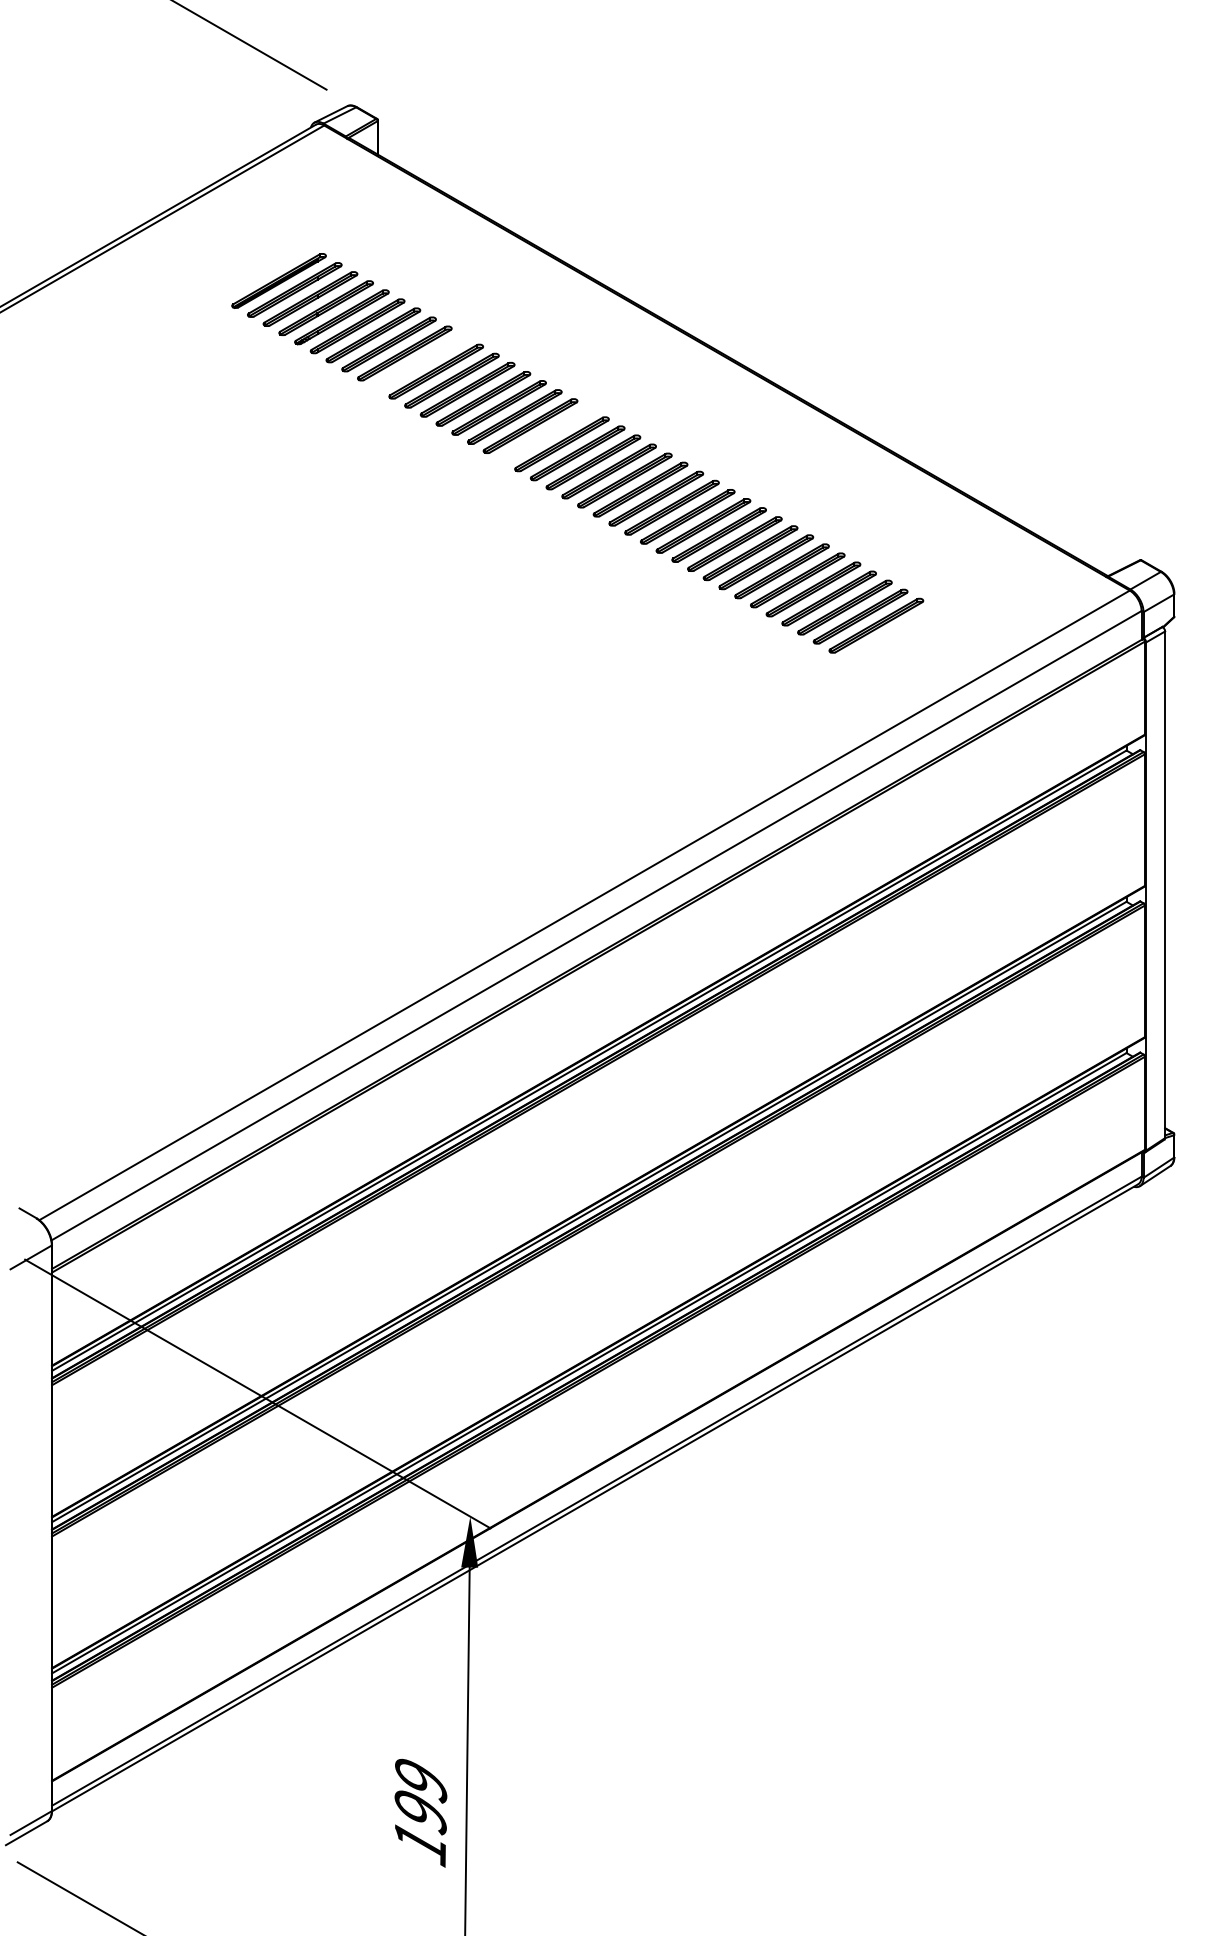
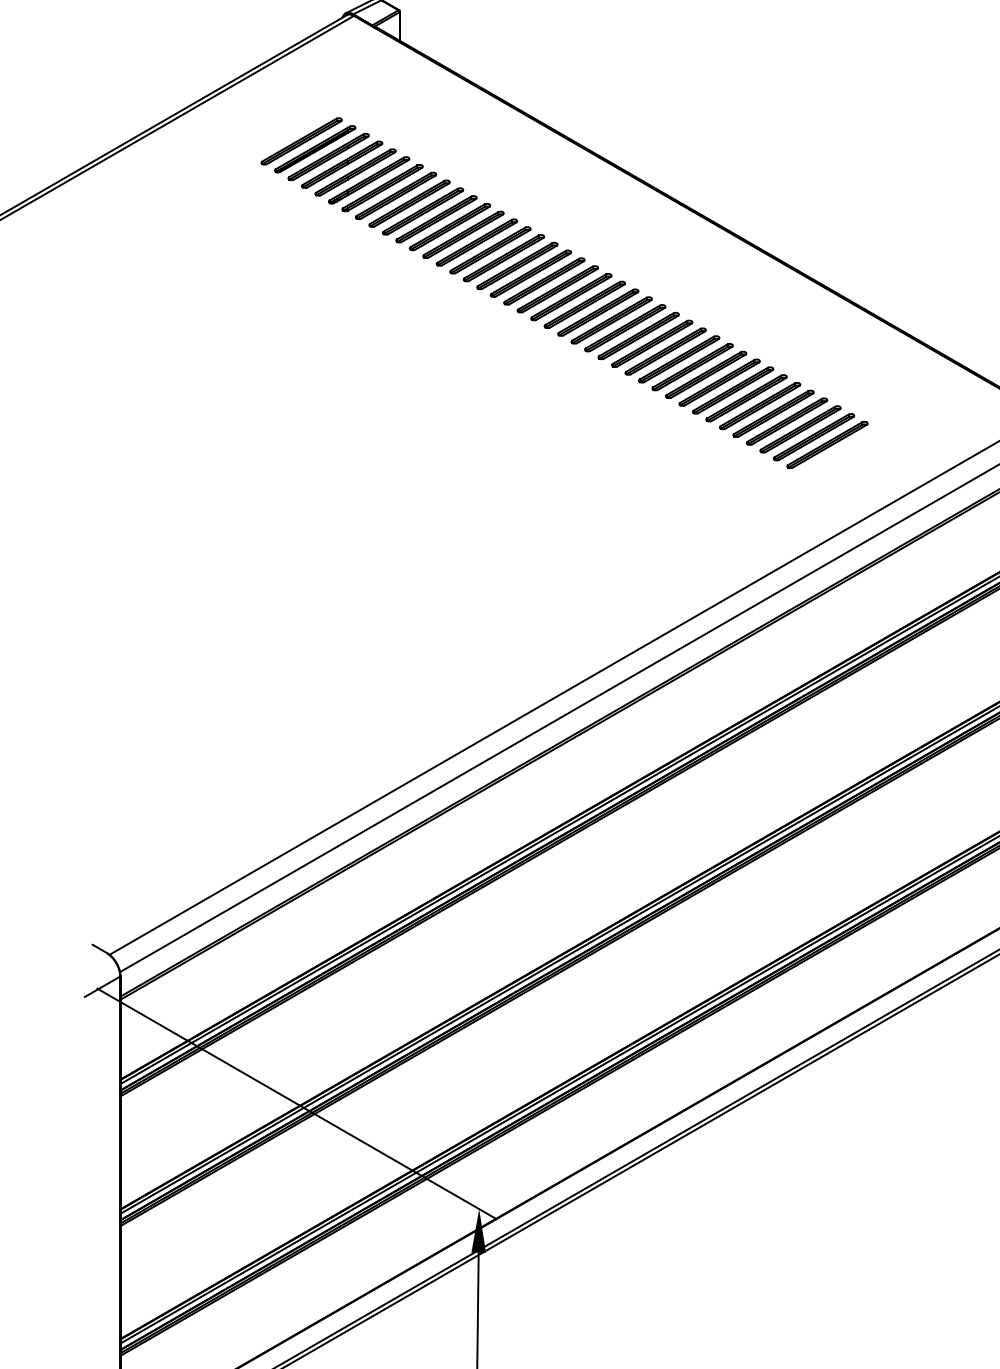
part: (263, 271) -> (301, 141), added
part: (420, 362) -> (436, 219), added
part: (546, 435) -> (544, 281), added

